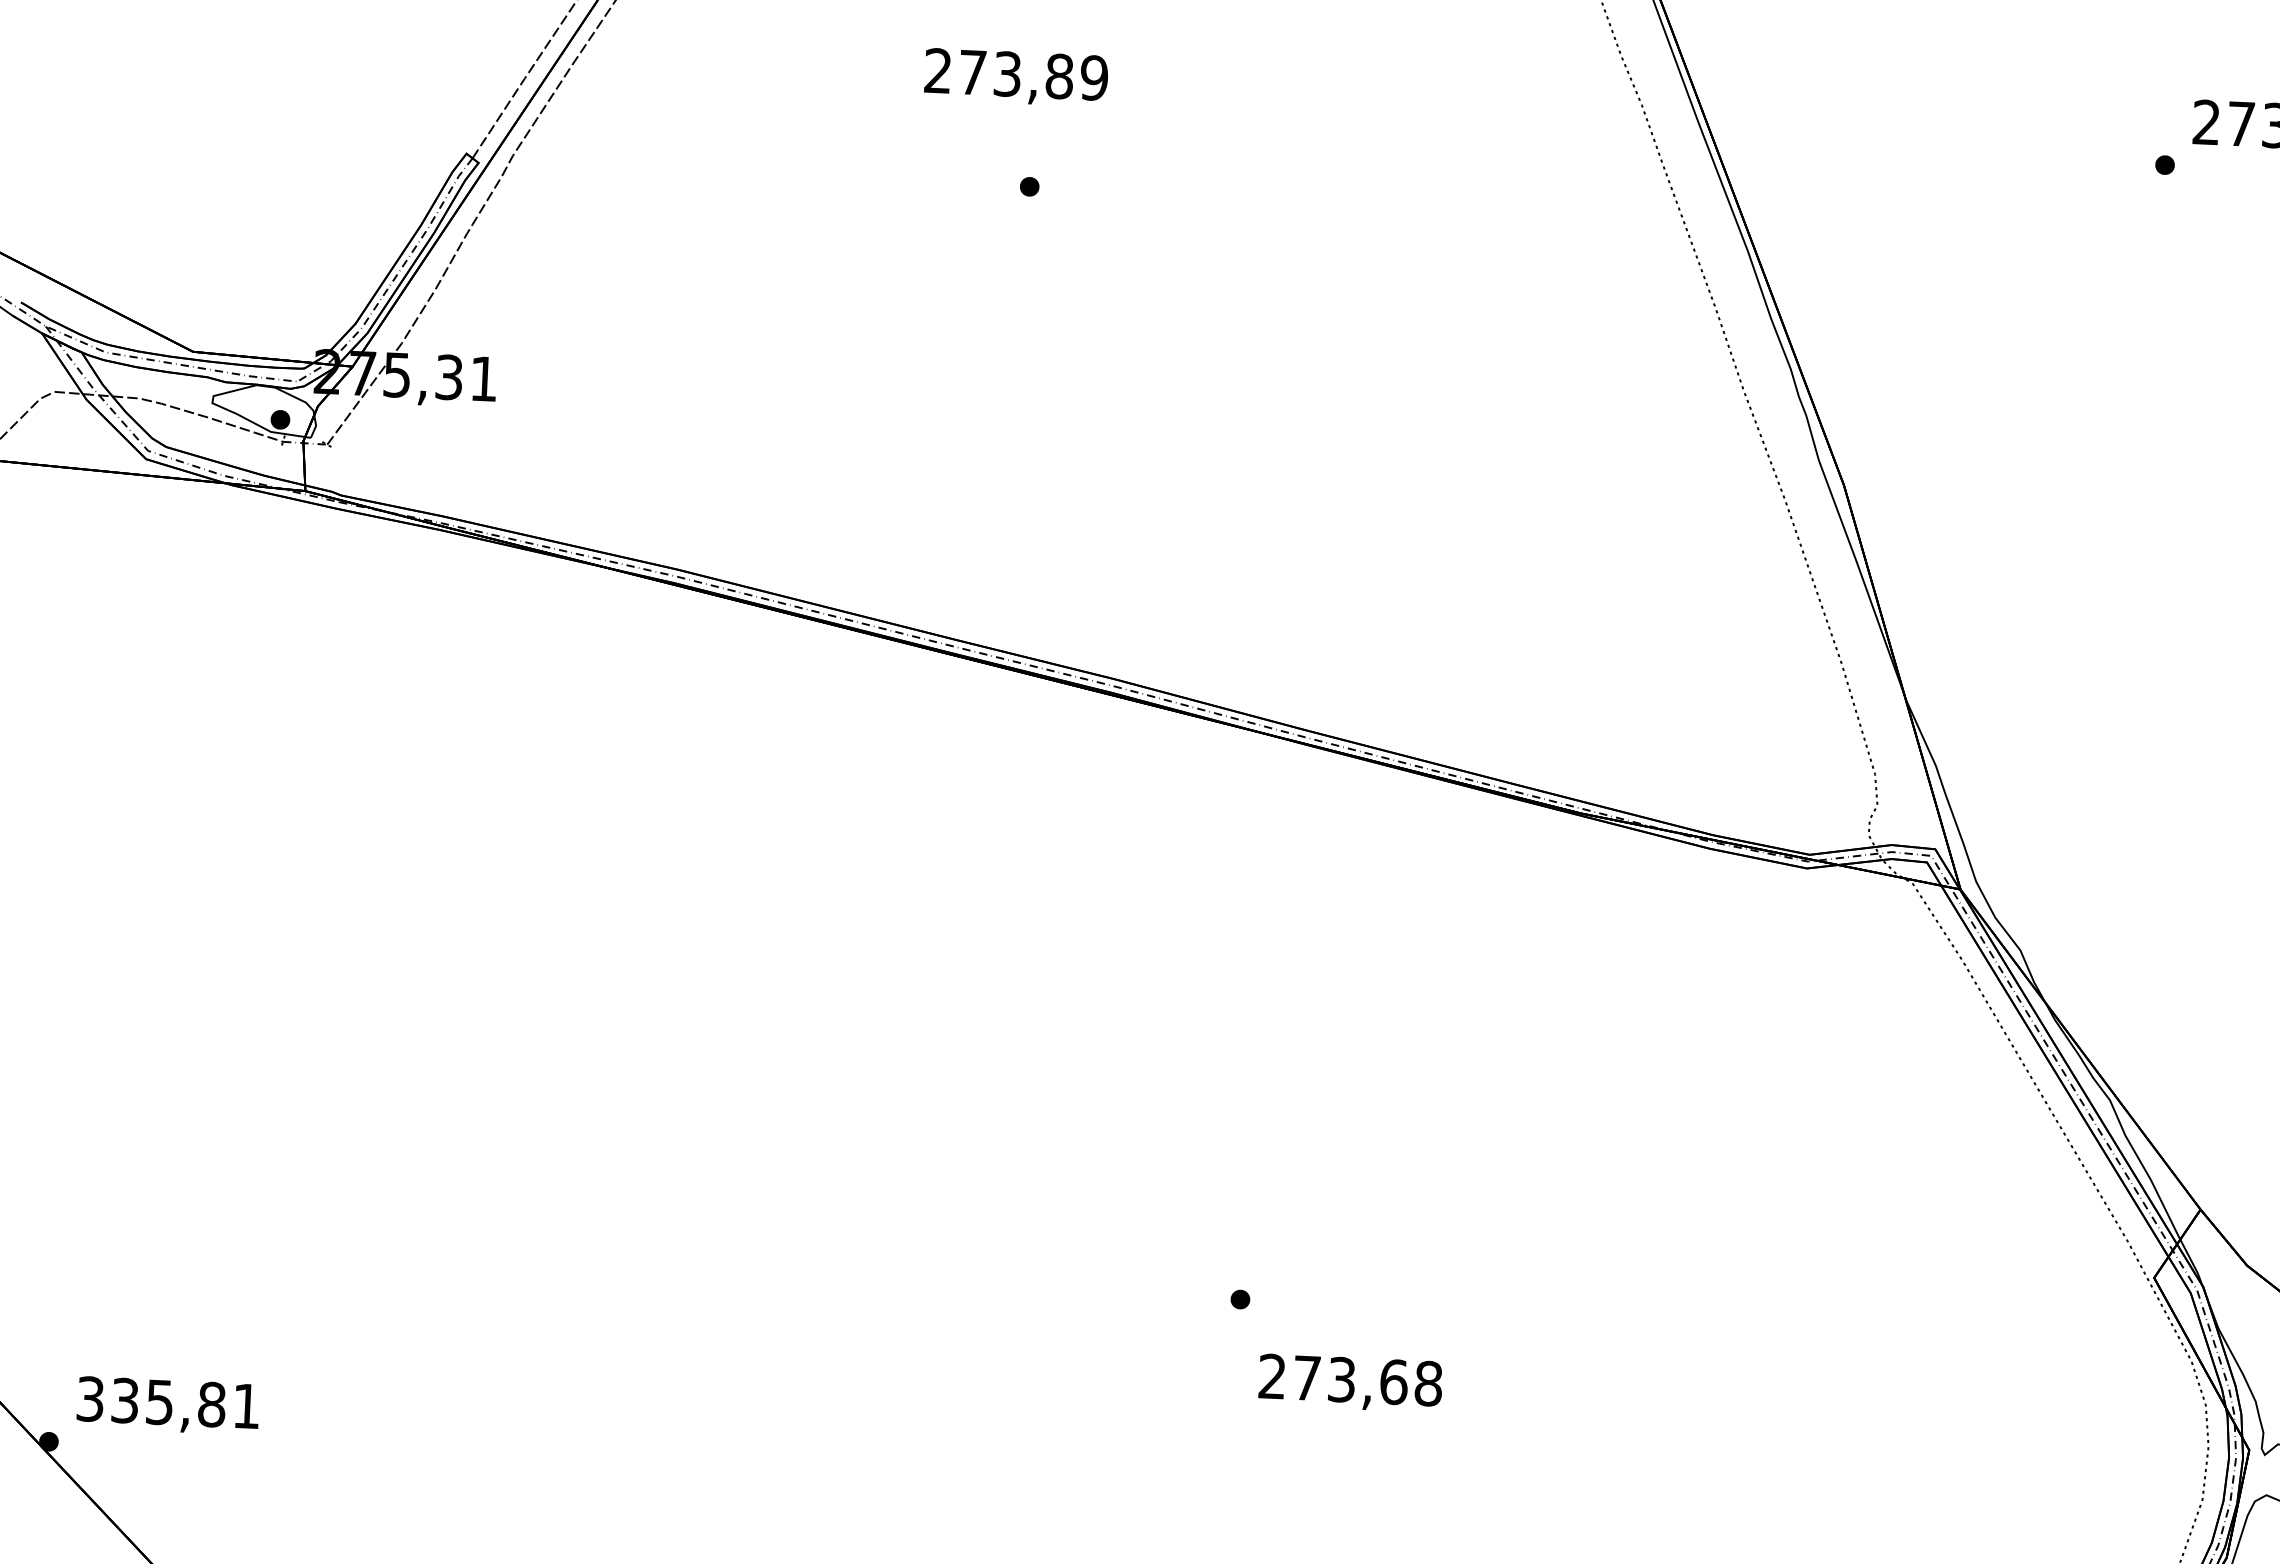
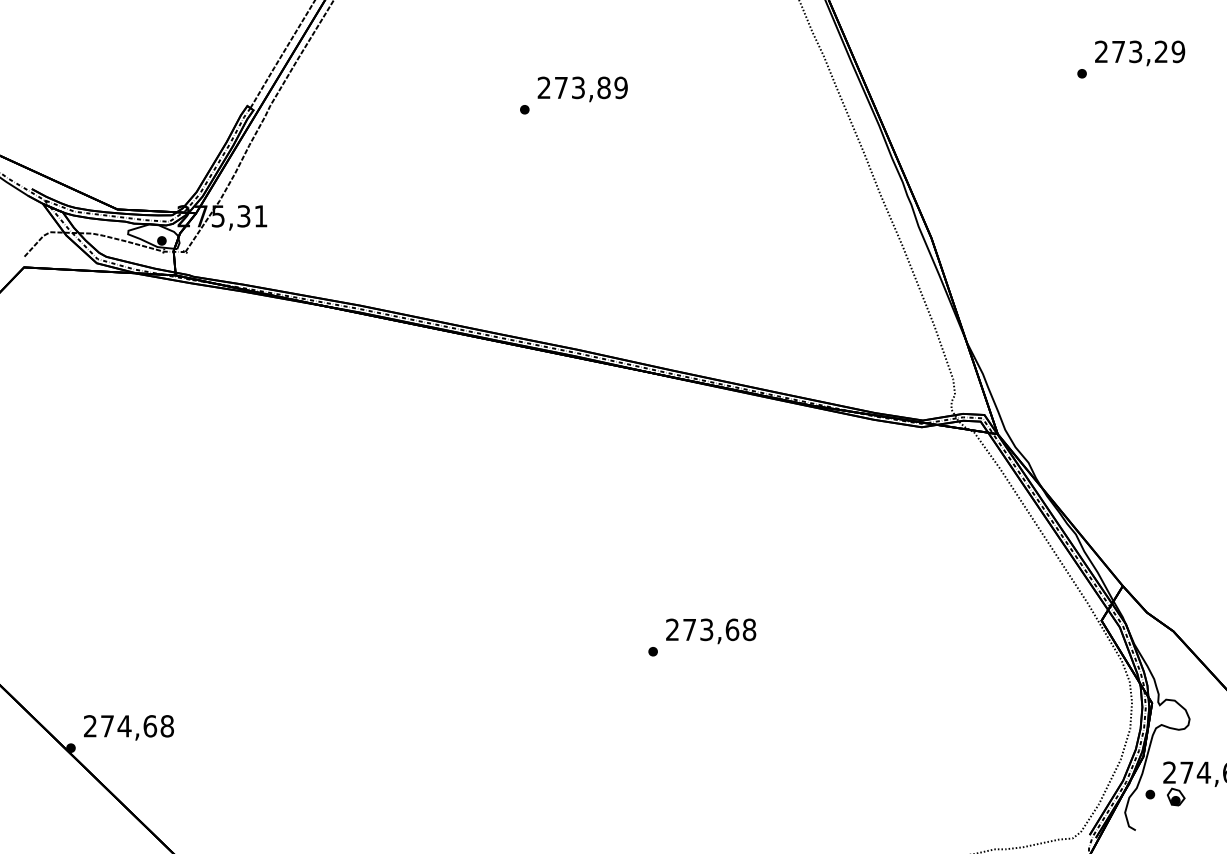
text: (1015, 77) -> (582, 89), moved
text: (1351, 1383) -> (711, 631), moved
text: (167, 1403) -> (128, 726), 335,81 -> 274,68

